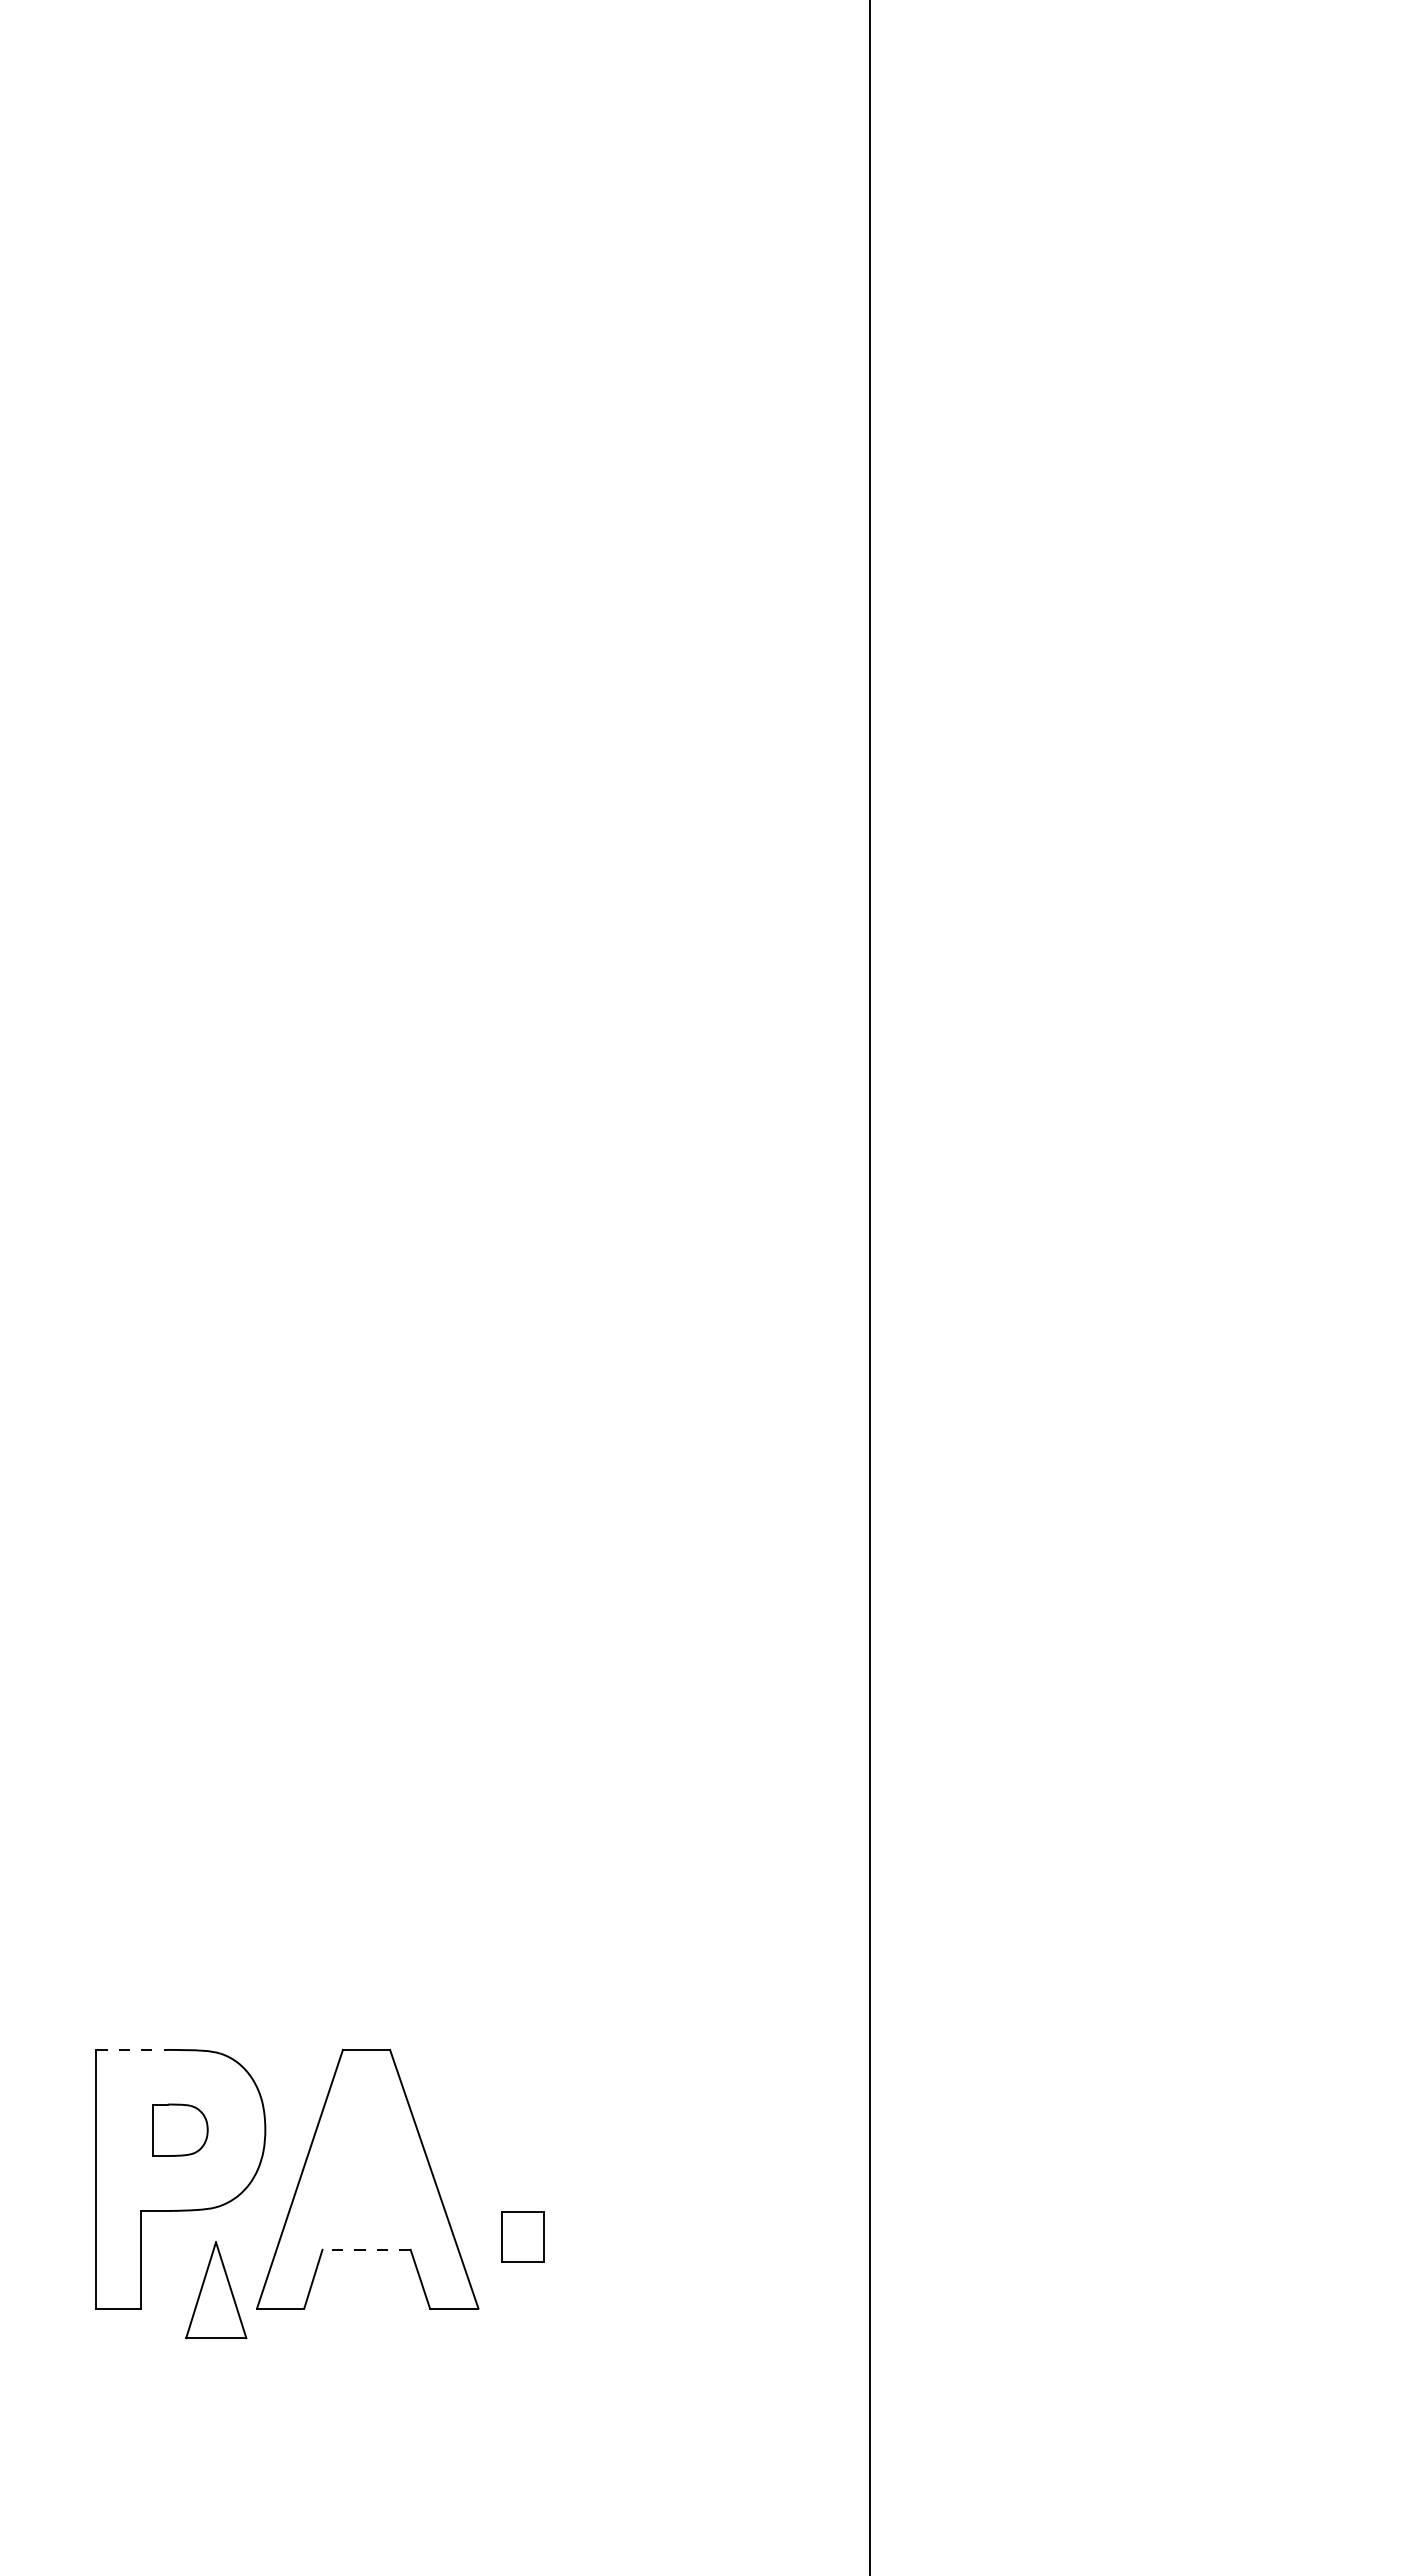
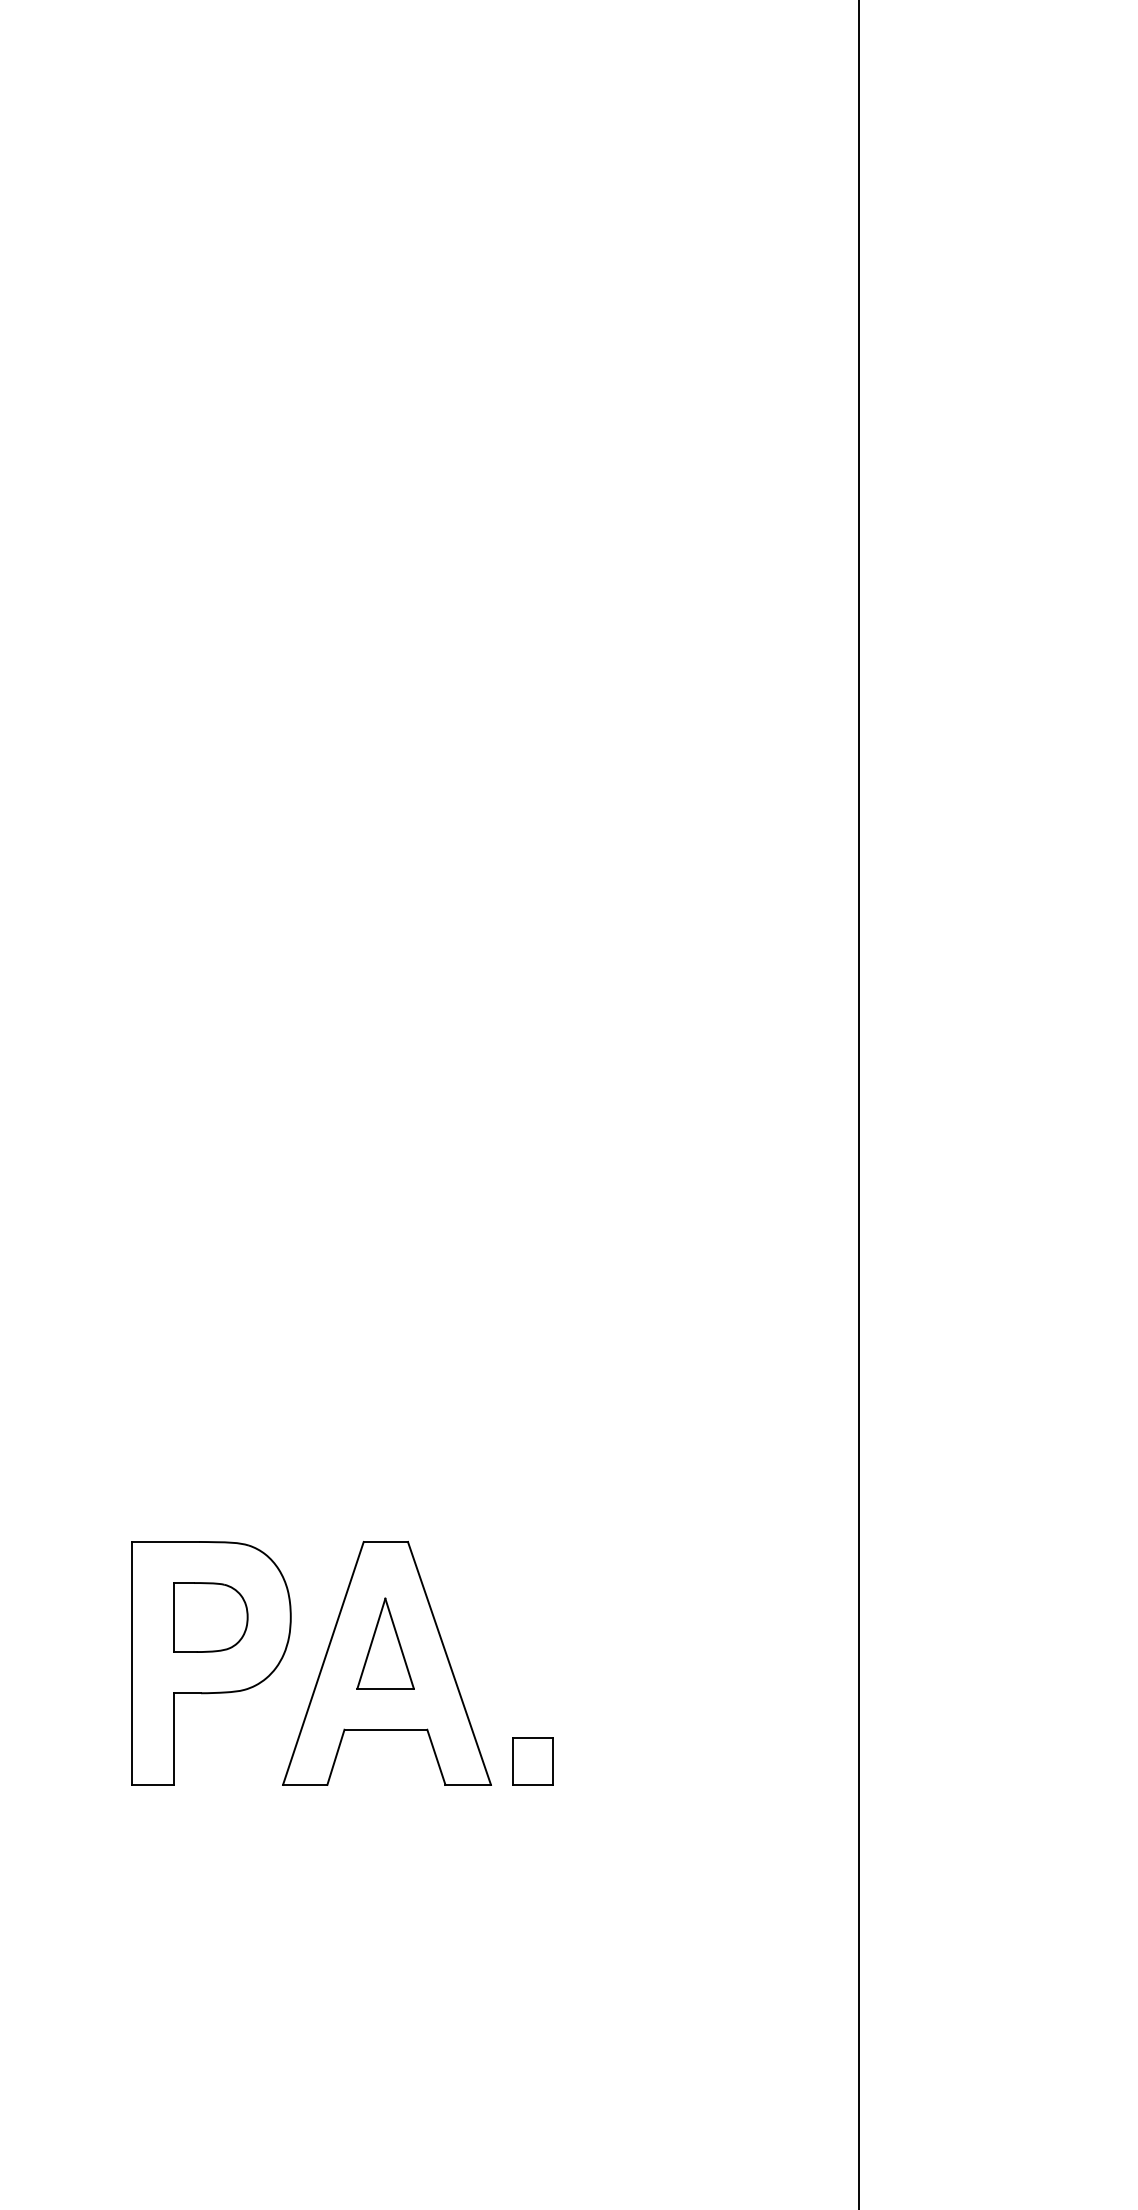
line: (132, 2049) -> (166, 1541), dashed -> solid
part: (180, 2129) -> (211, 1616), size x1.43
part: (522, 2236) -> (532, 1761), moved
line: (366, 2249) -> (385, 1729), dashed -> solid
part: (216, 2290) -> (385, 1643), moved

